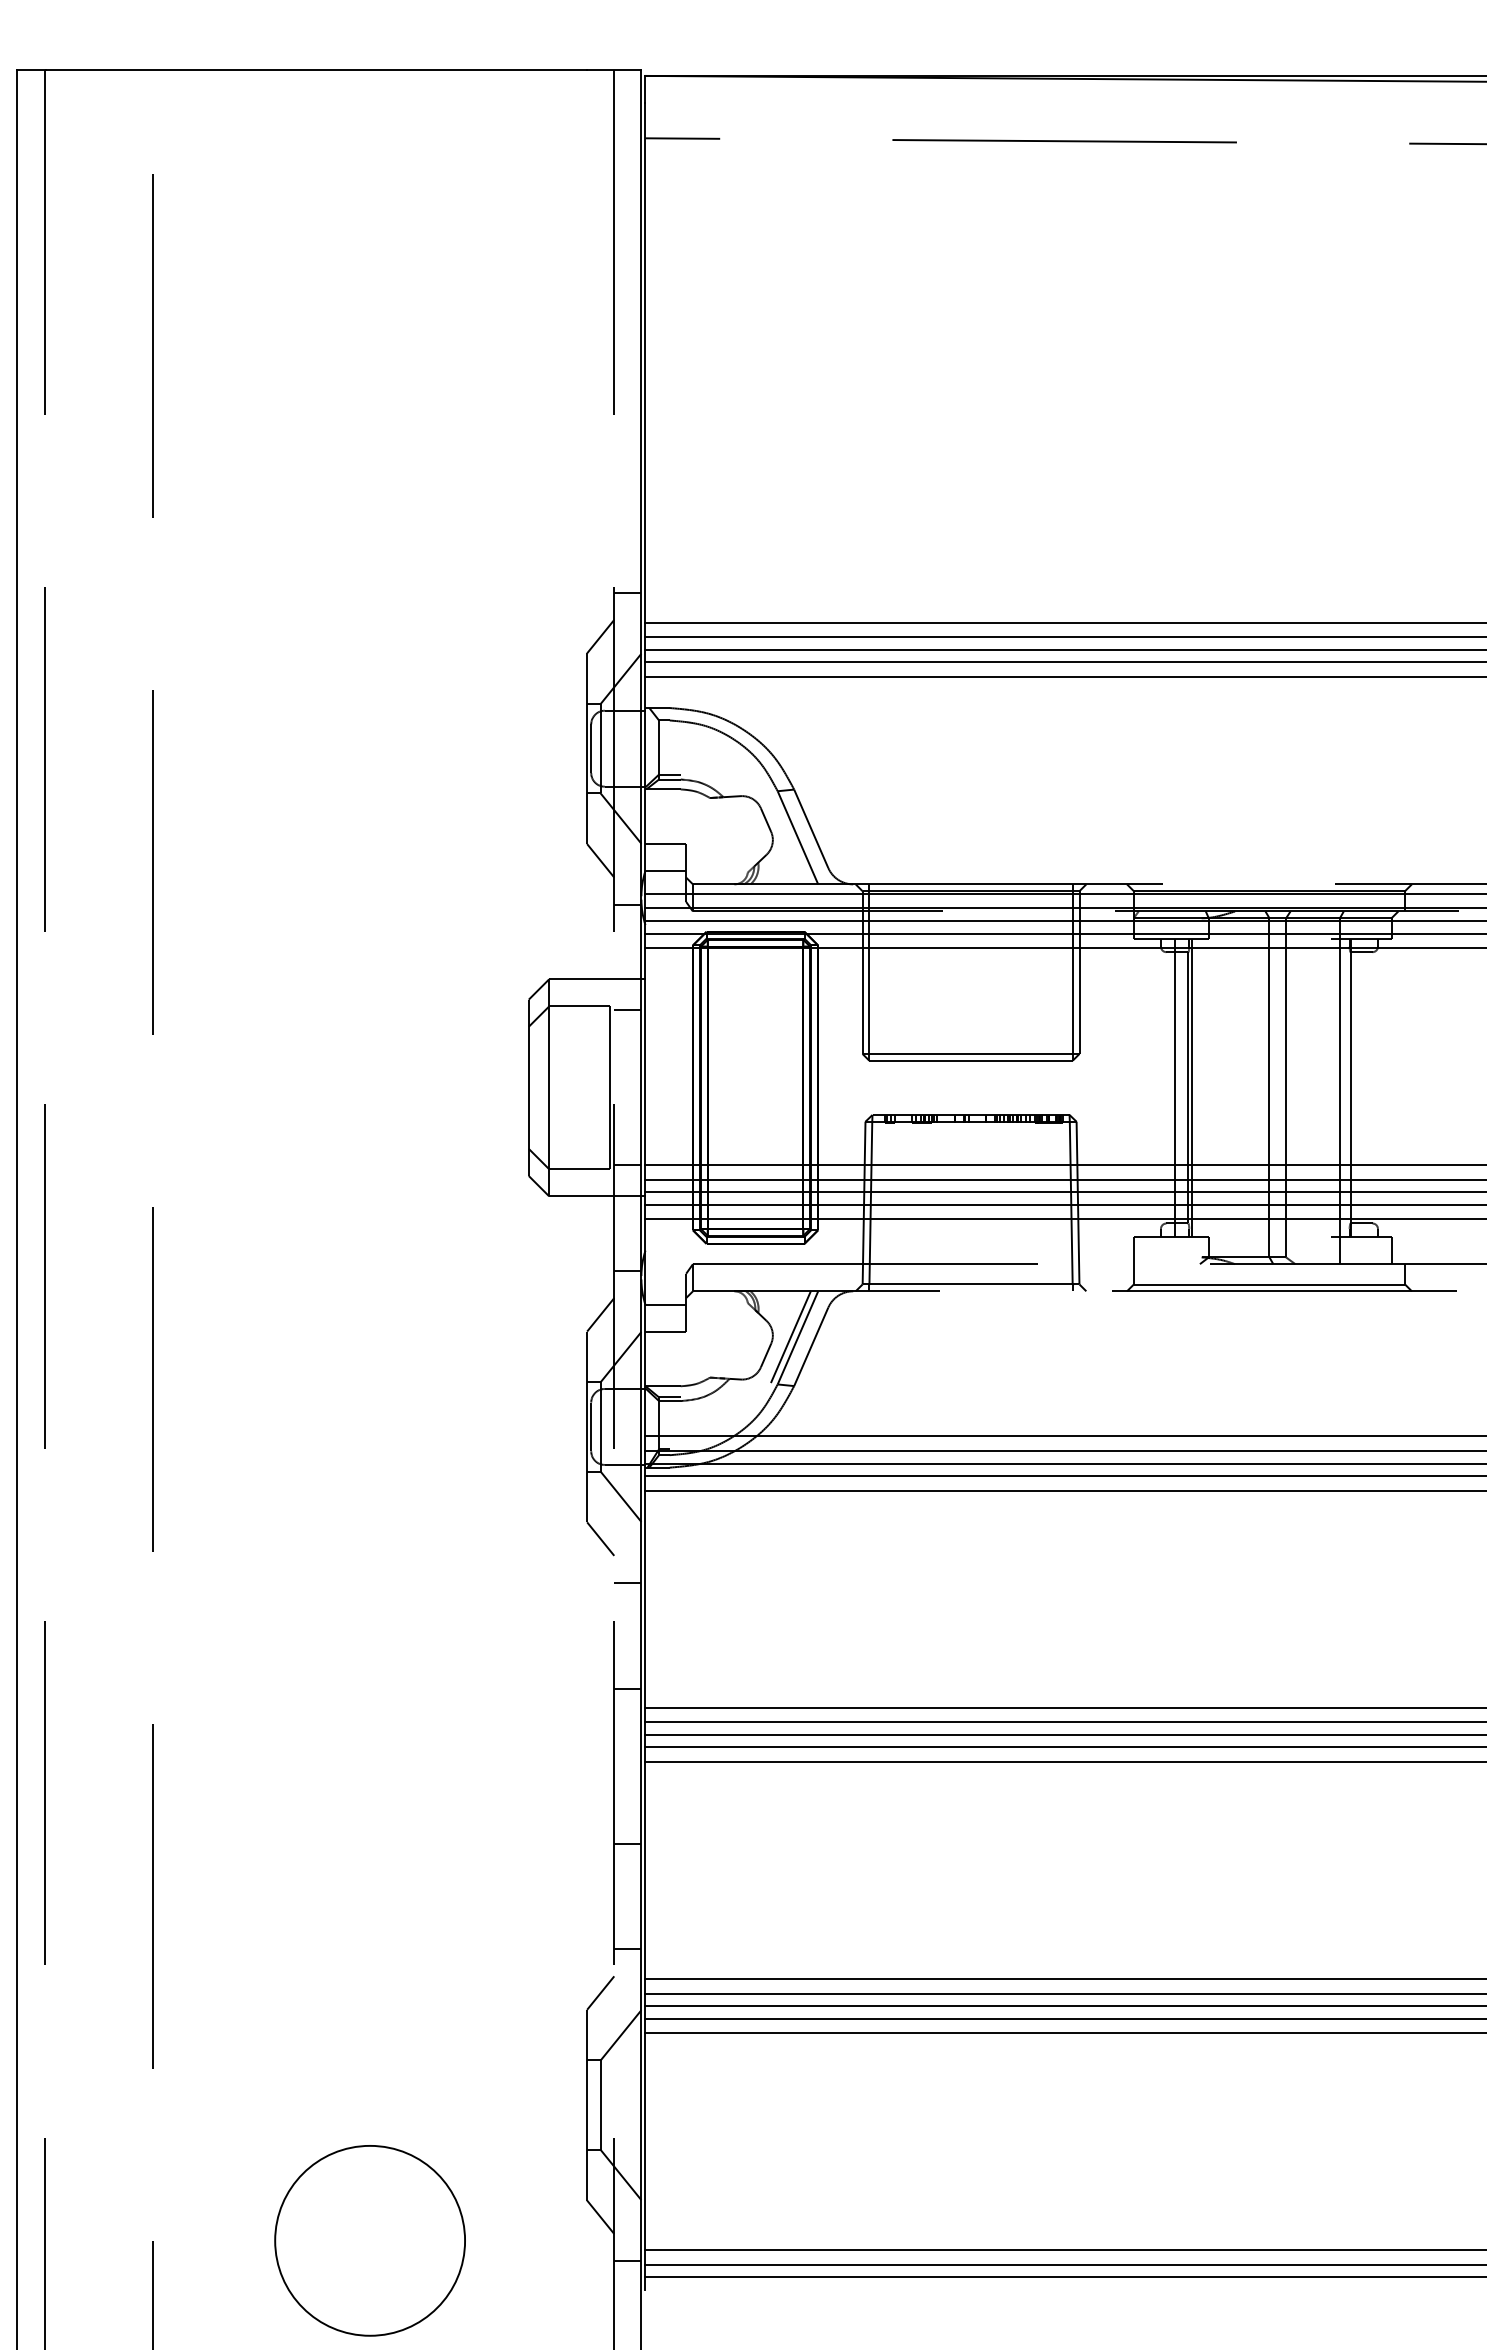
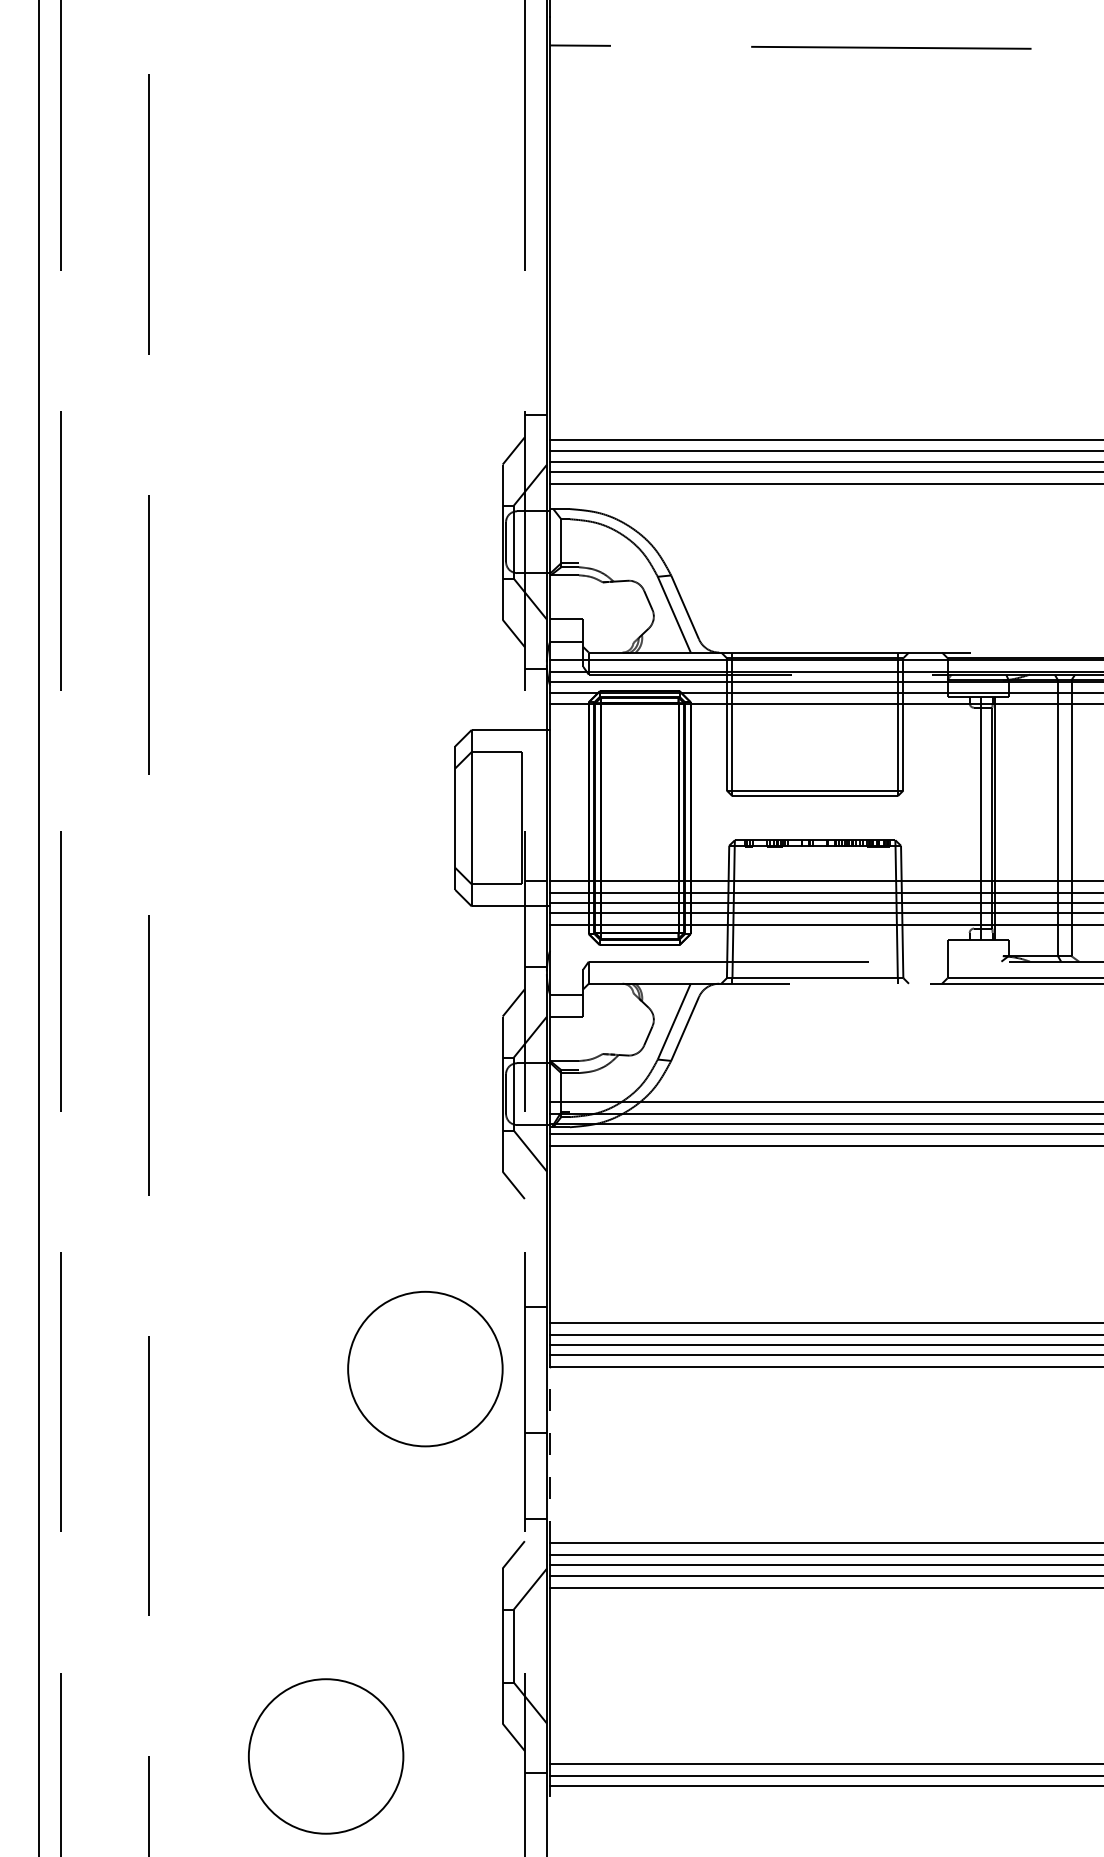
line: (627, 1010) -> (535, 755), removed
line: (790, 1337) -> (668, 1021), removed
line: (627, 1582) -> (535, 1220), removed
circle: (491, 1764) -> (424, 1368), added
line: (645, 1870) -> (550, 1455), solid -> dashed

